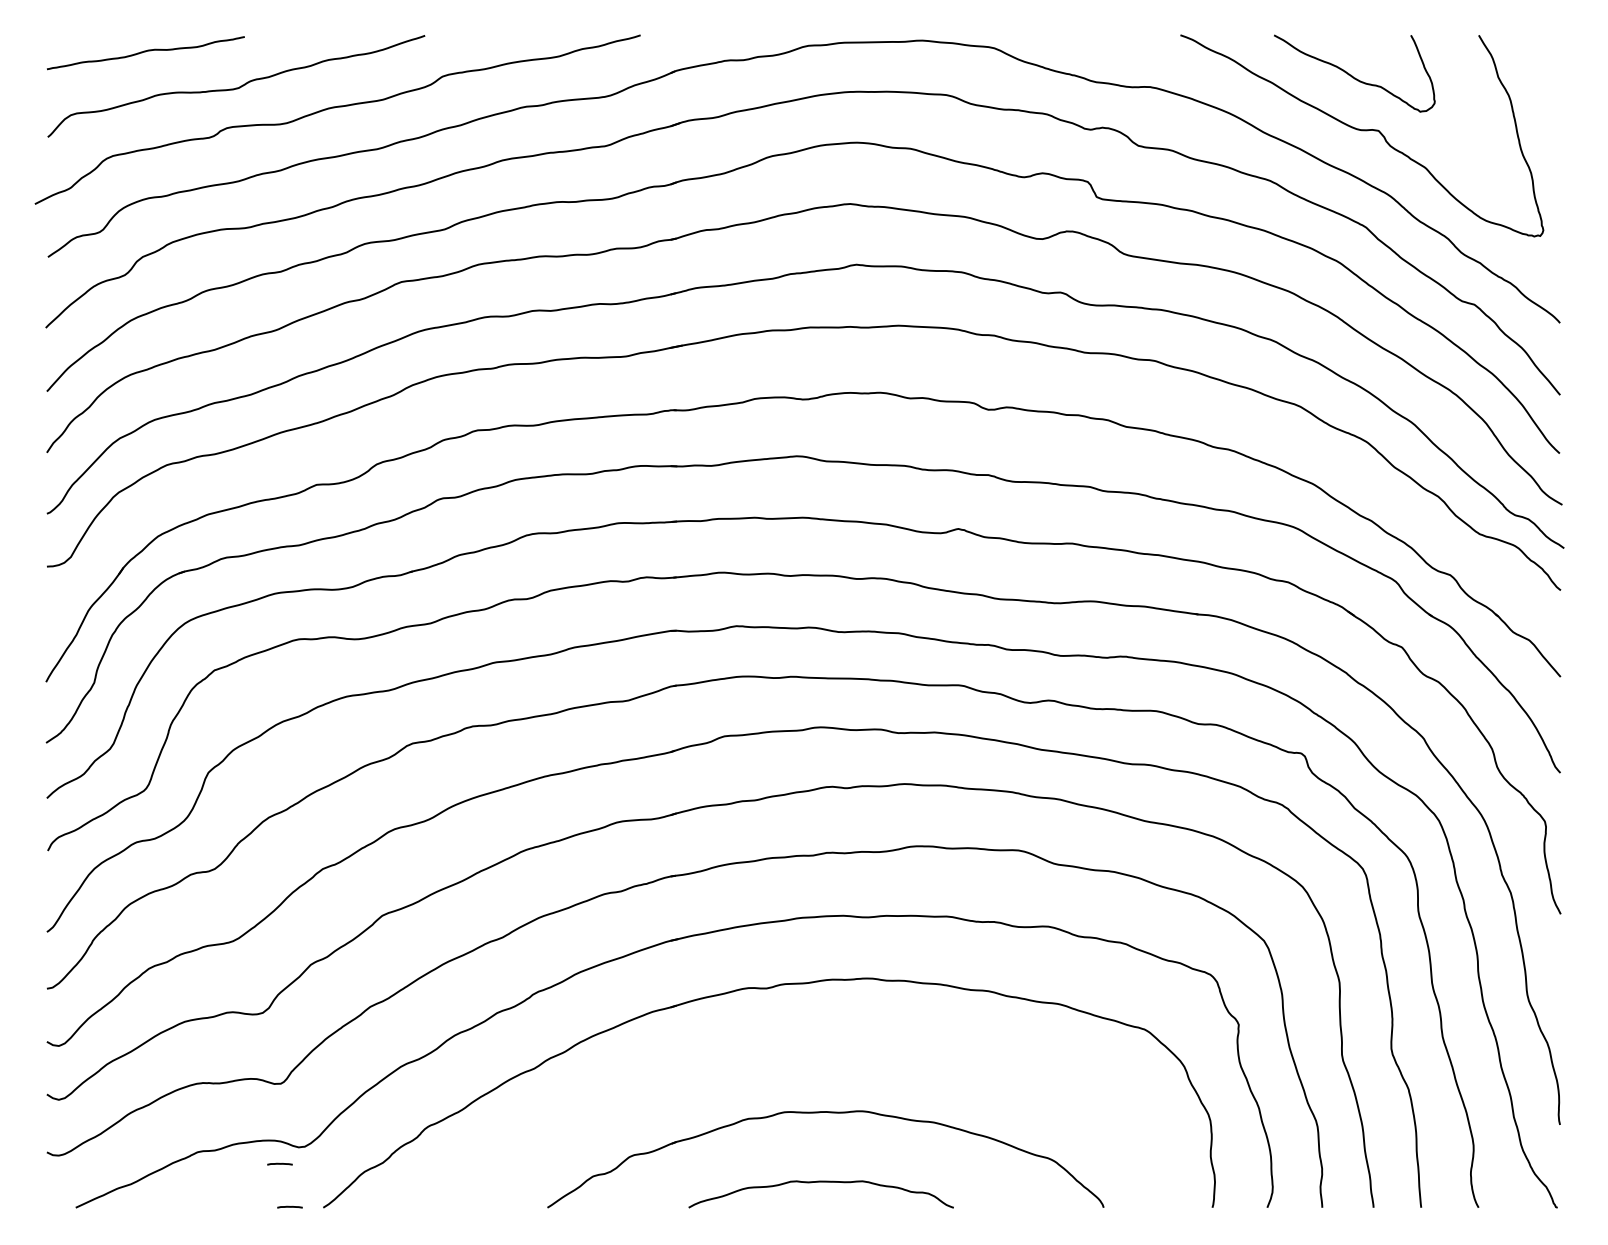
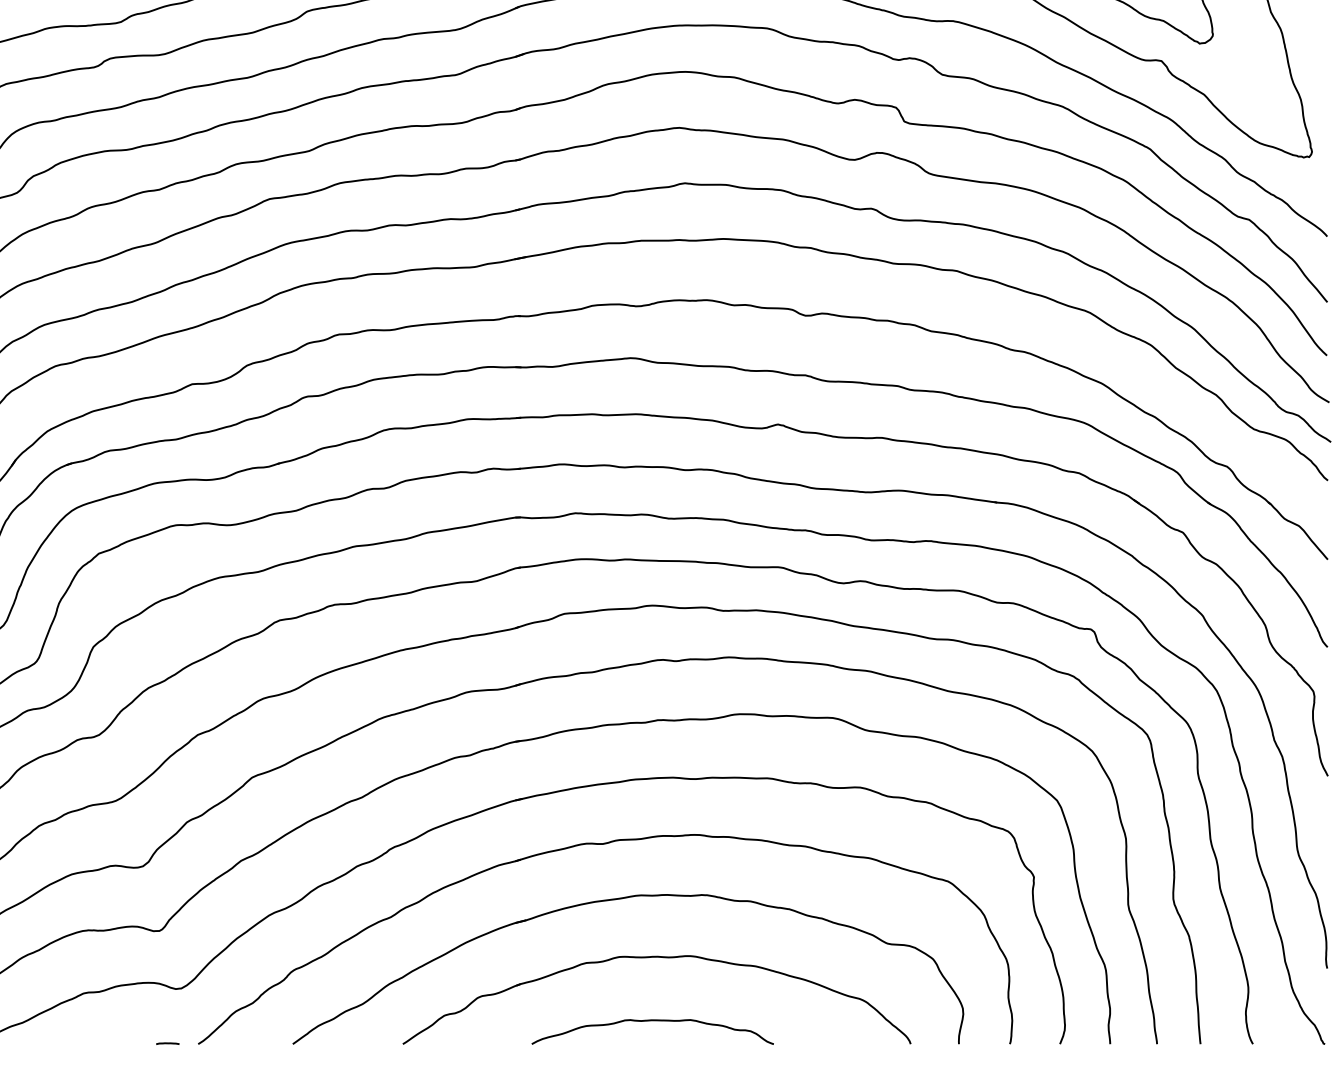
part: (785, 1049) -> (620, 899), added
curve: (279, 1163) -> (158, 1003), removed

